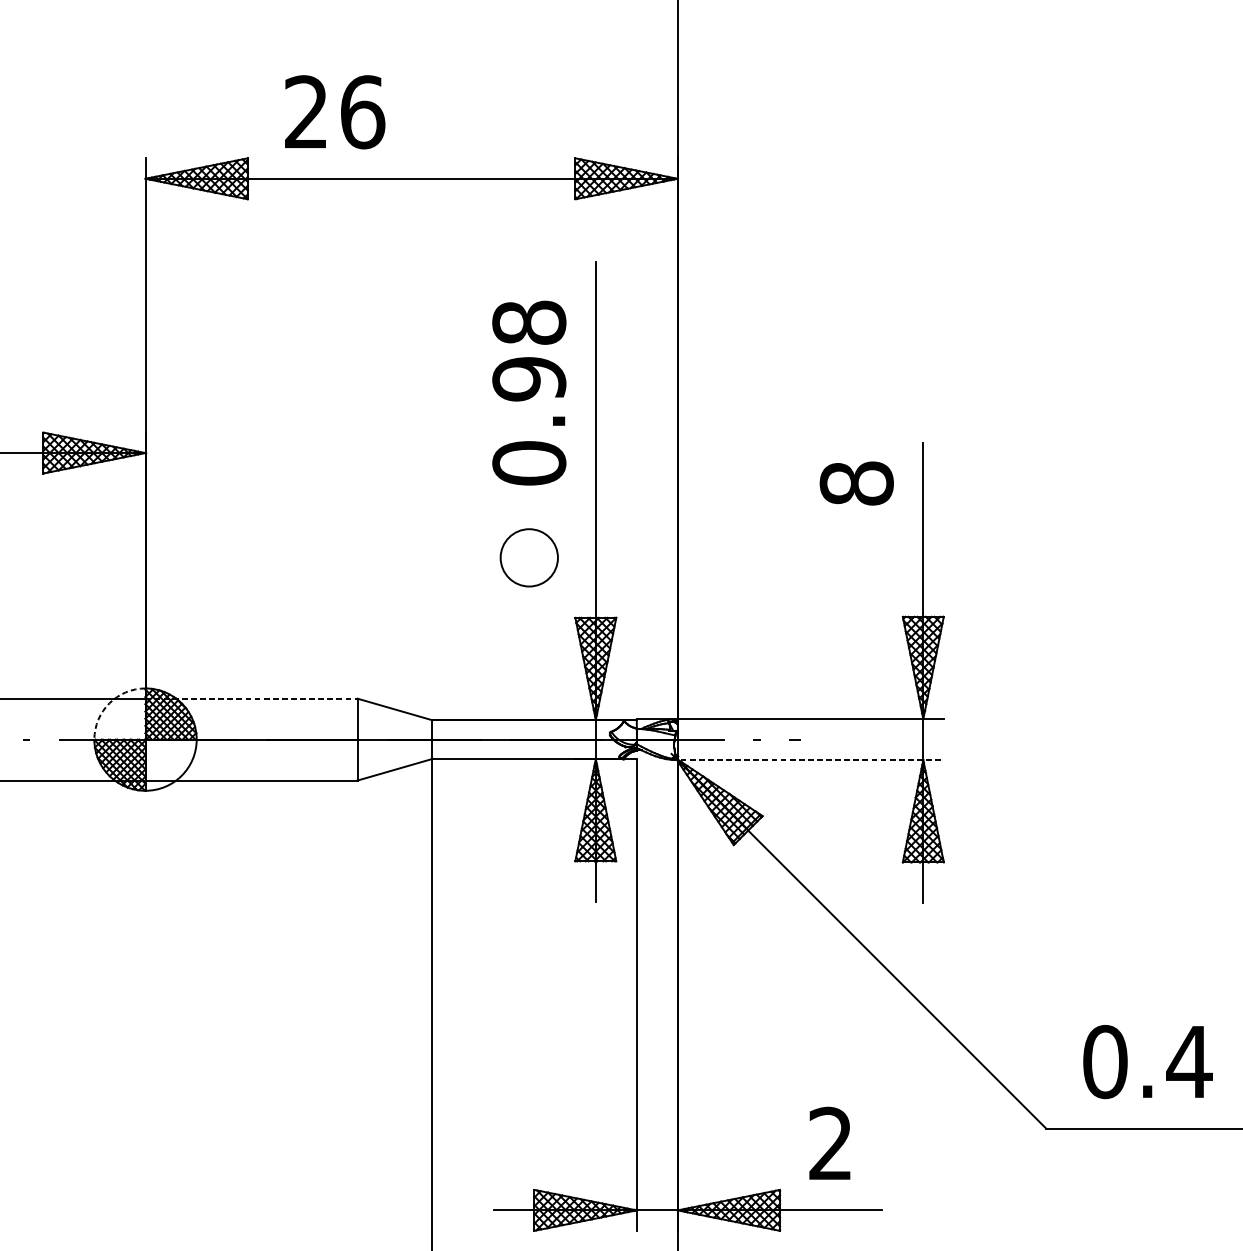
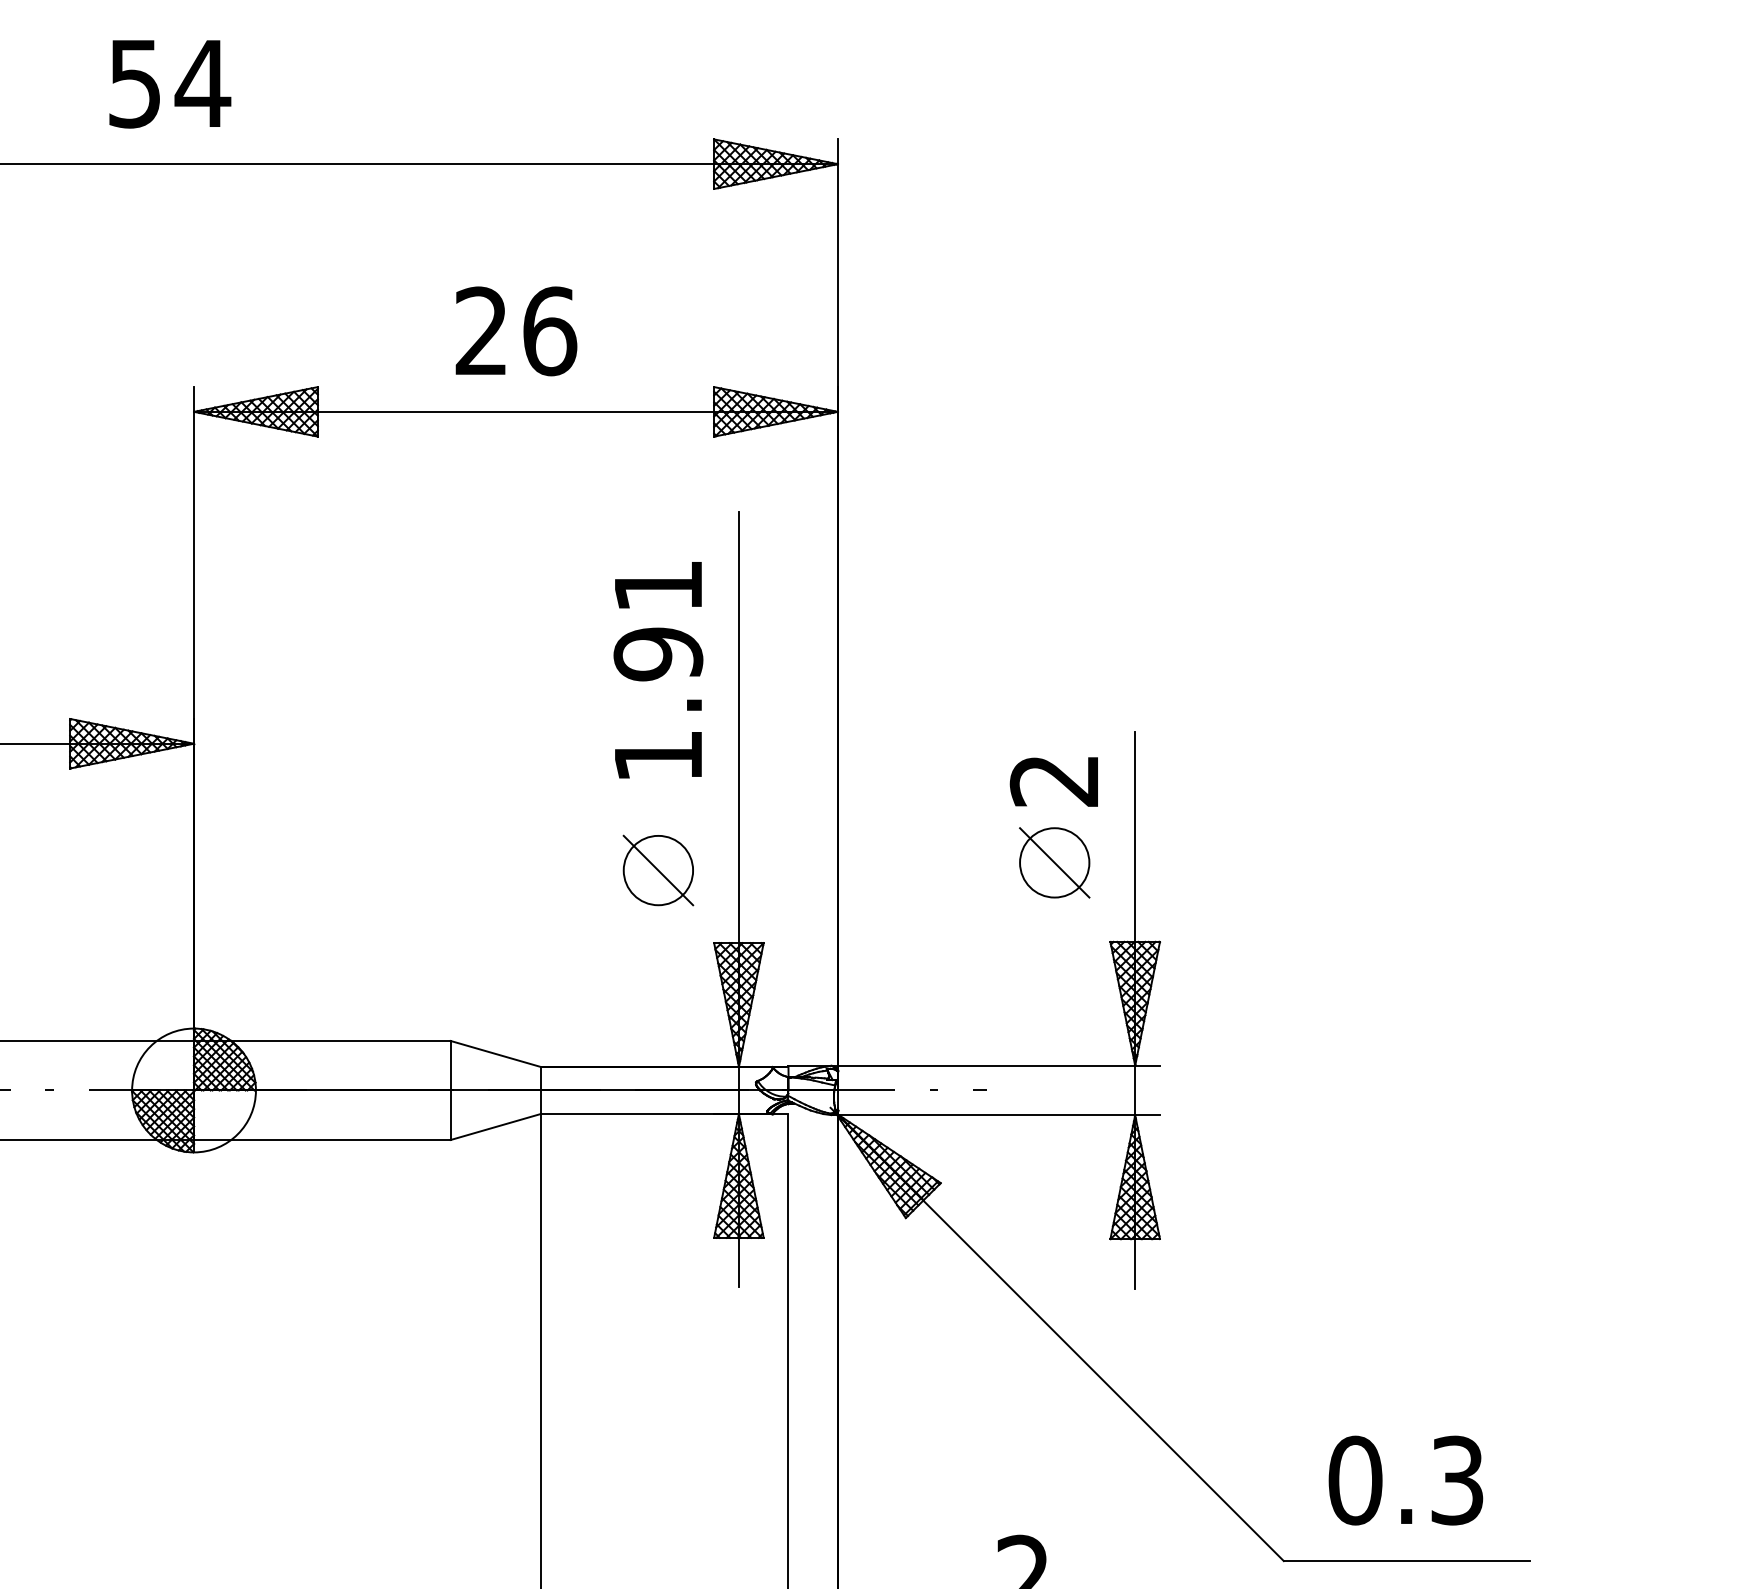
text: (335, 112) -> (516, 331), moved
text: (529, 393) -> (658, 671), 0.98 -> 1.91
text: (856, 483) -> (1054, 780), 8 -> 2
part: (856, 551) -> (1054, 862), added
line: (529, 557) -> (658, 870), added
line: (251, 698) -> (322, 1040), dashed -> solid
arc: (109, 703) -> (150, 1046), dashed -> solid
line: (807, 760) -> (995, 1115), dashed -> solid
text: (1188, 1061) -> (1456, 1480), 0.4 -> 0.3

